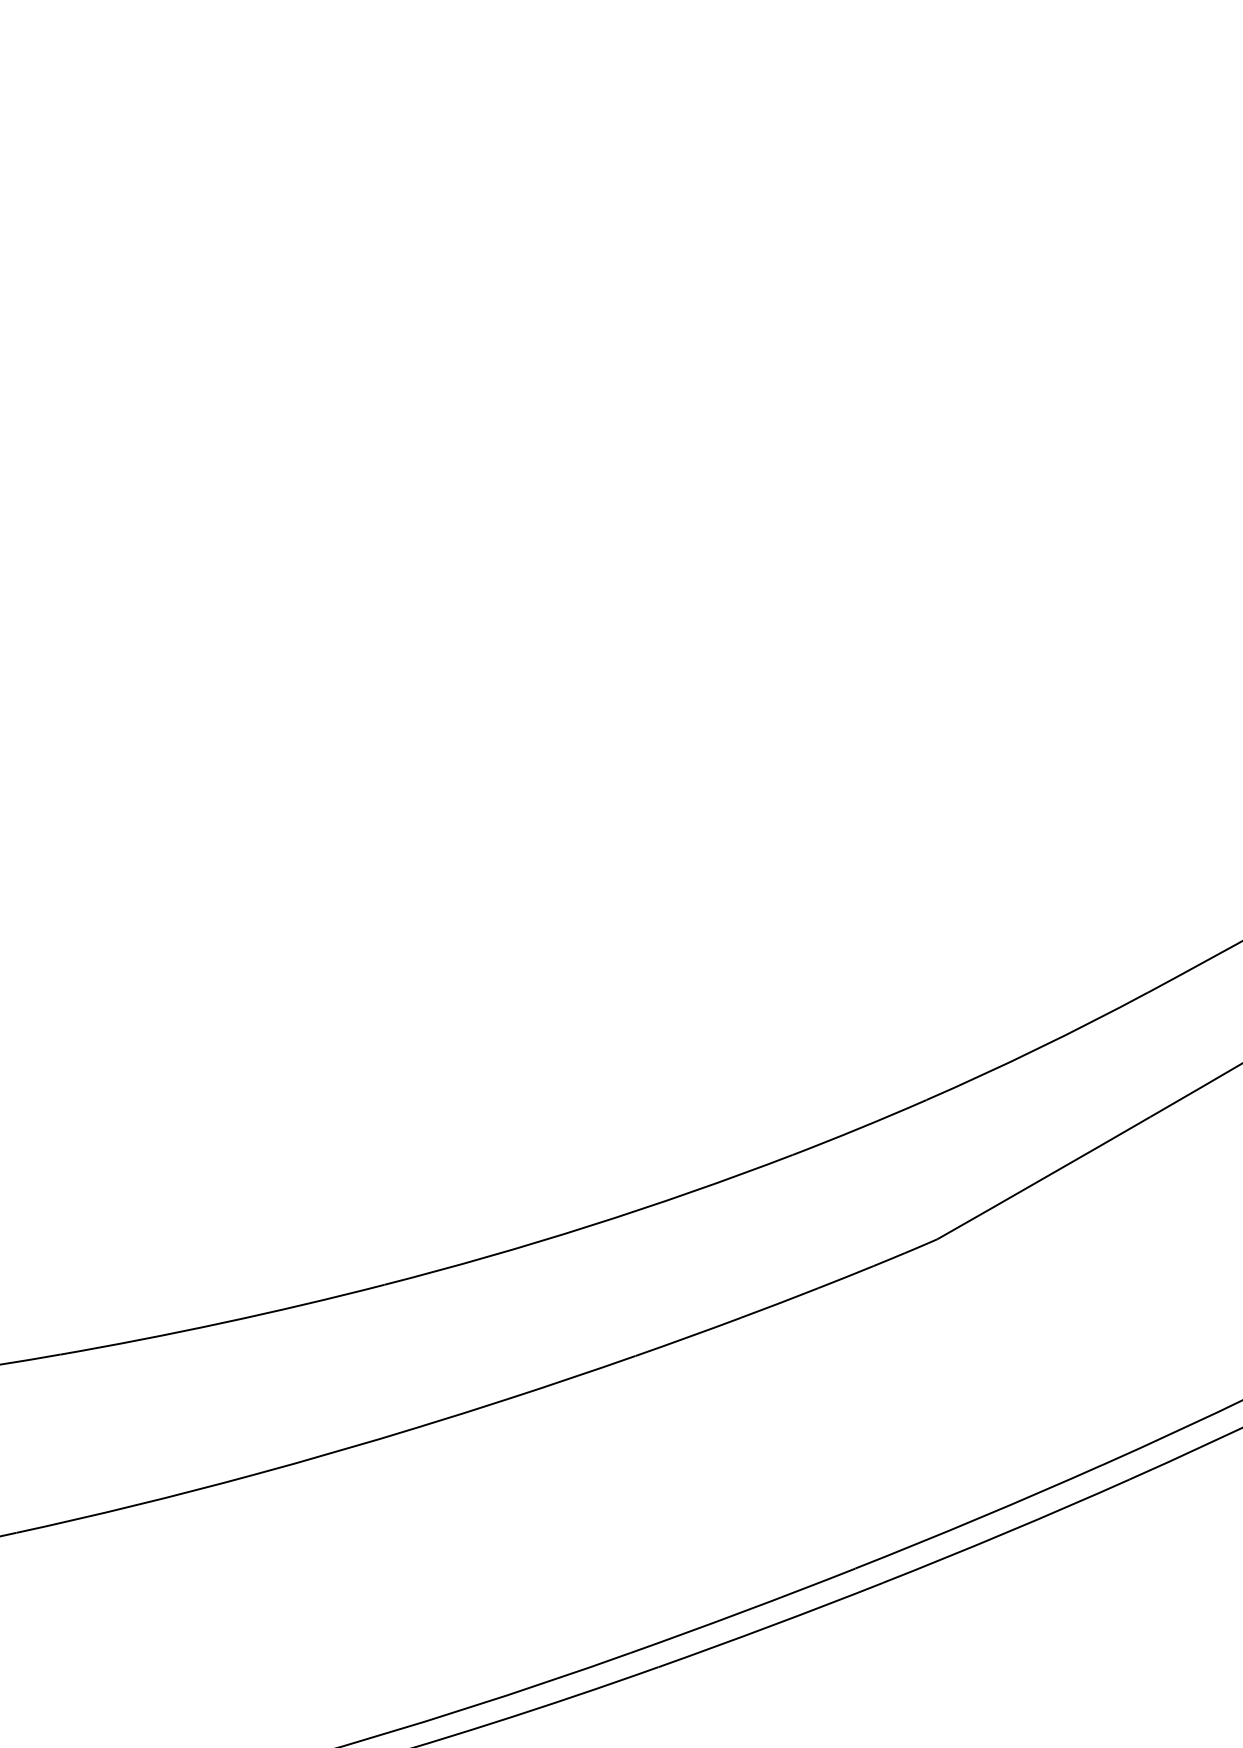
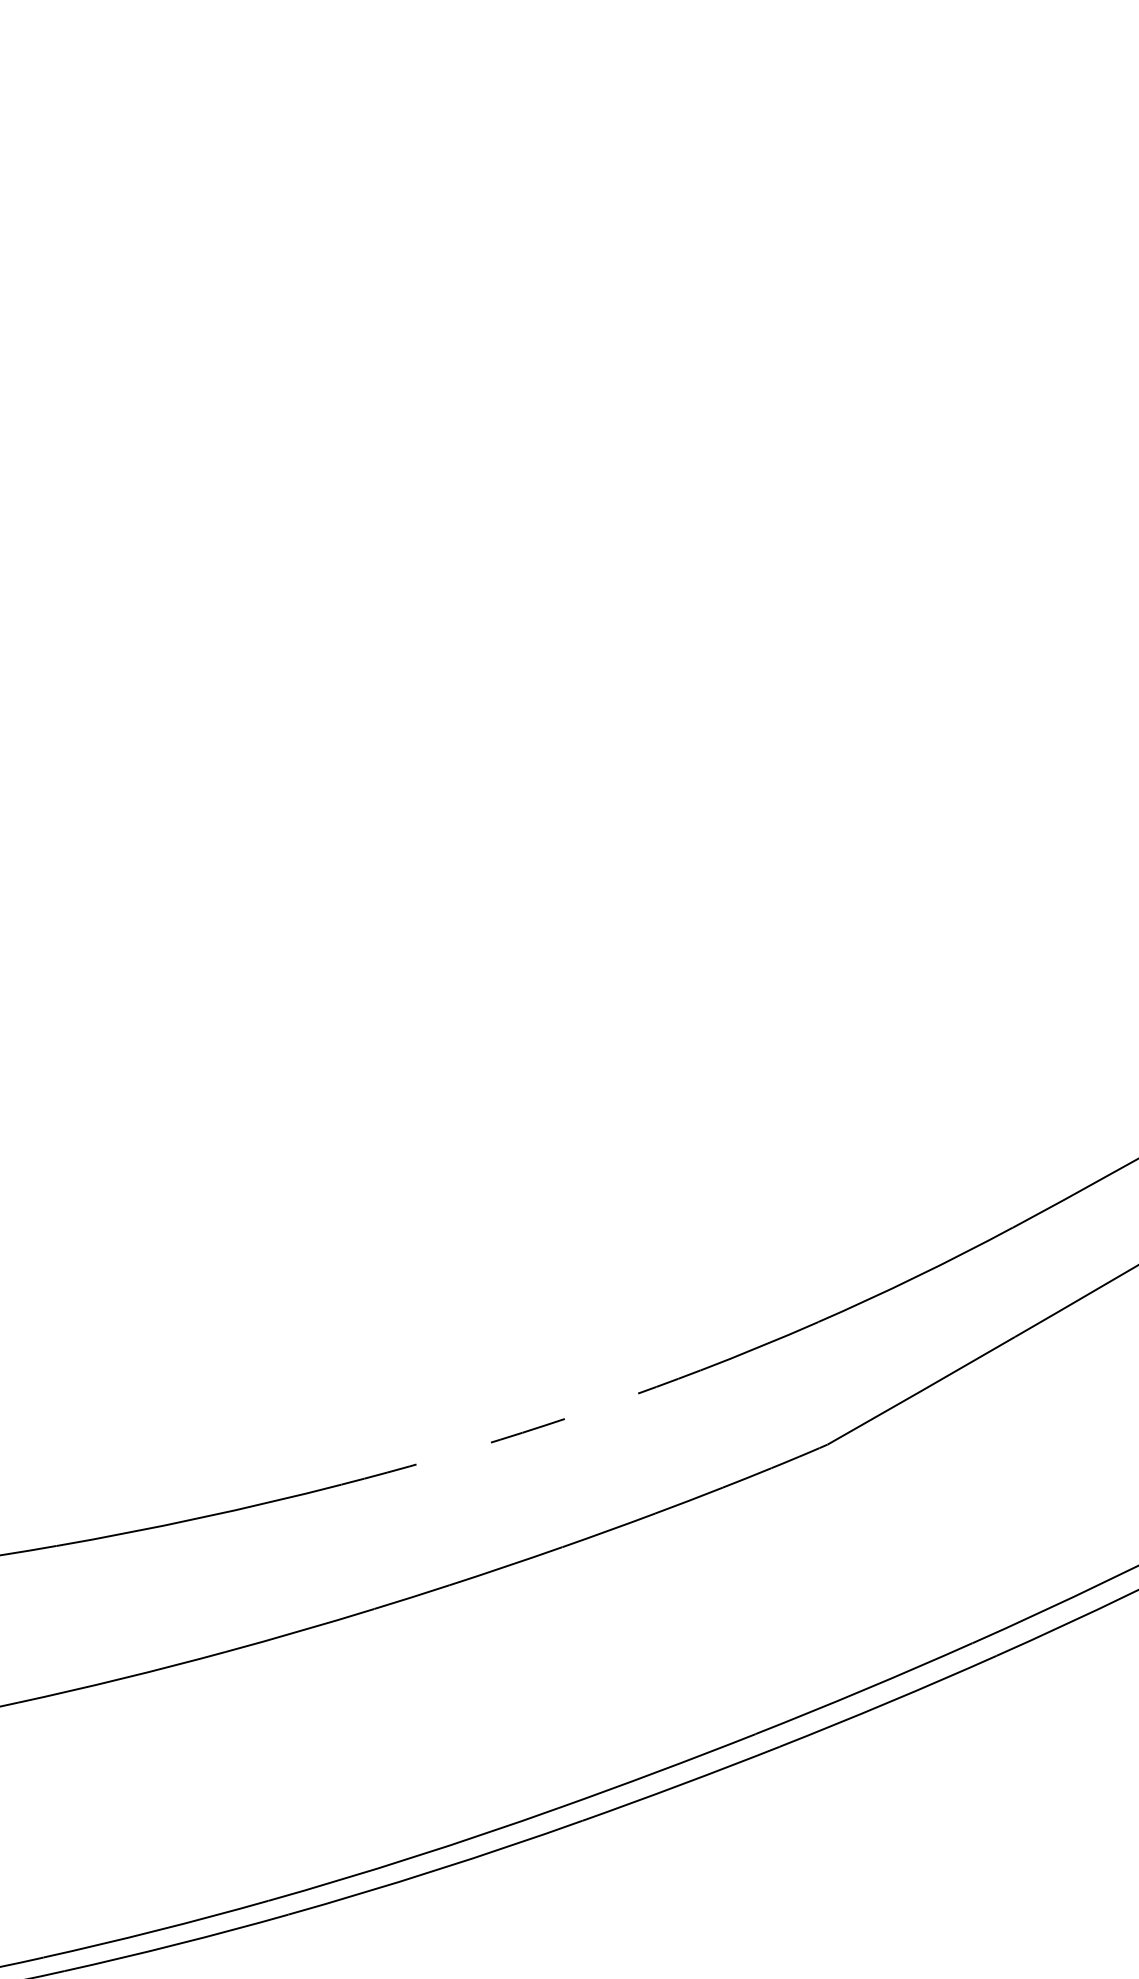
arc: (590, 1225) -> (522, 1432), solid -> dashed

